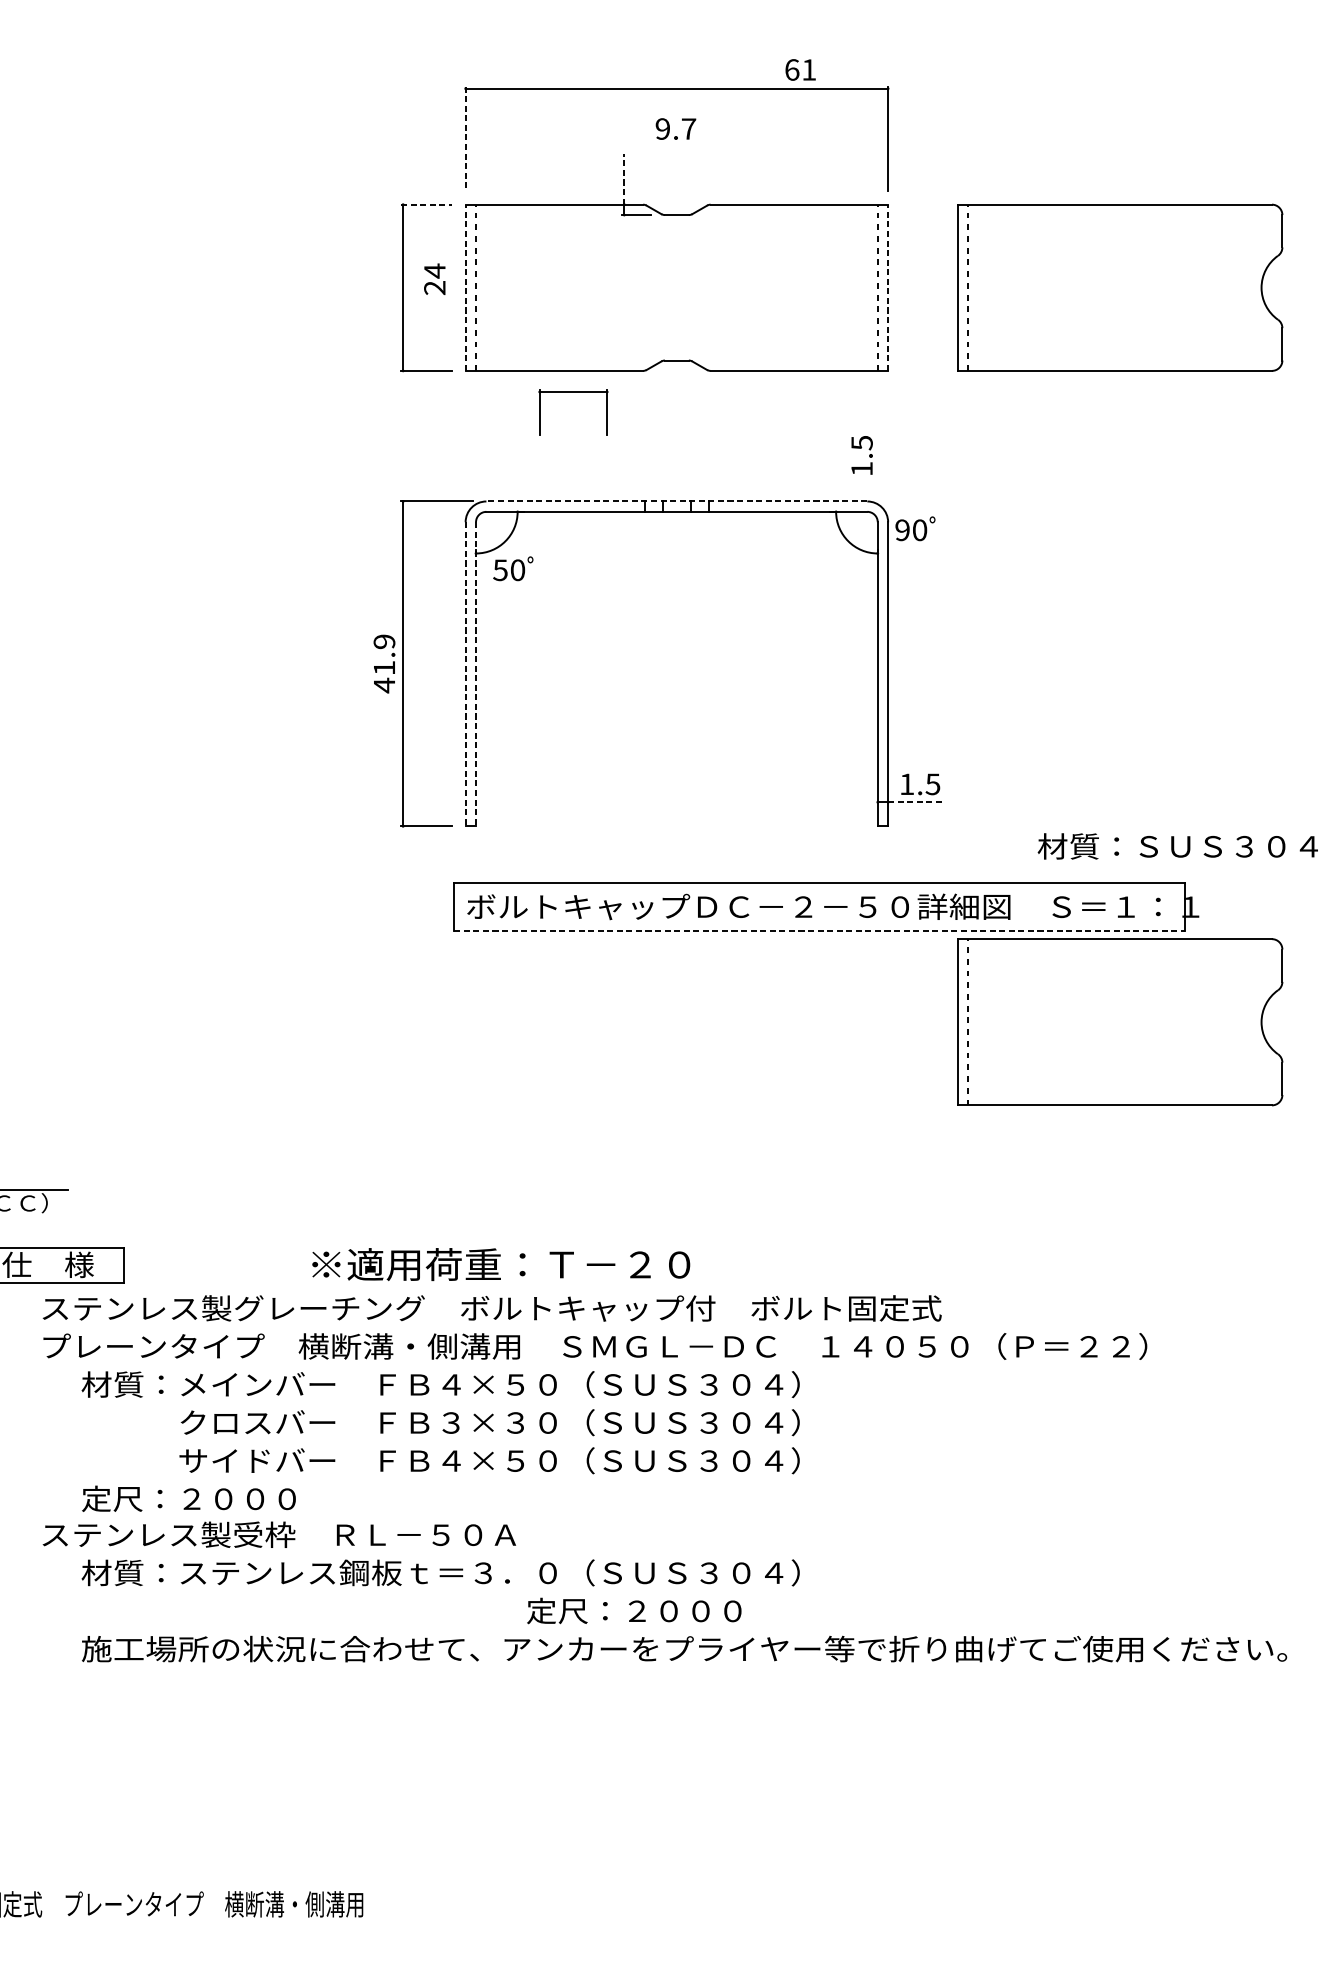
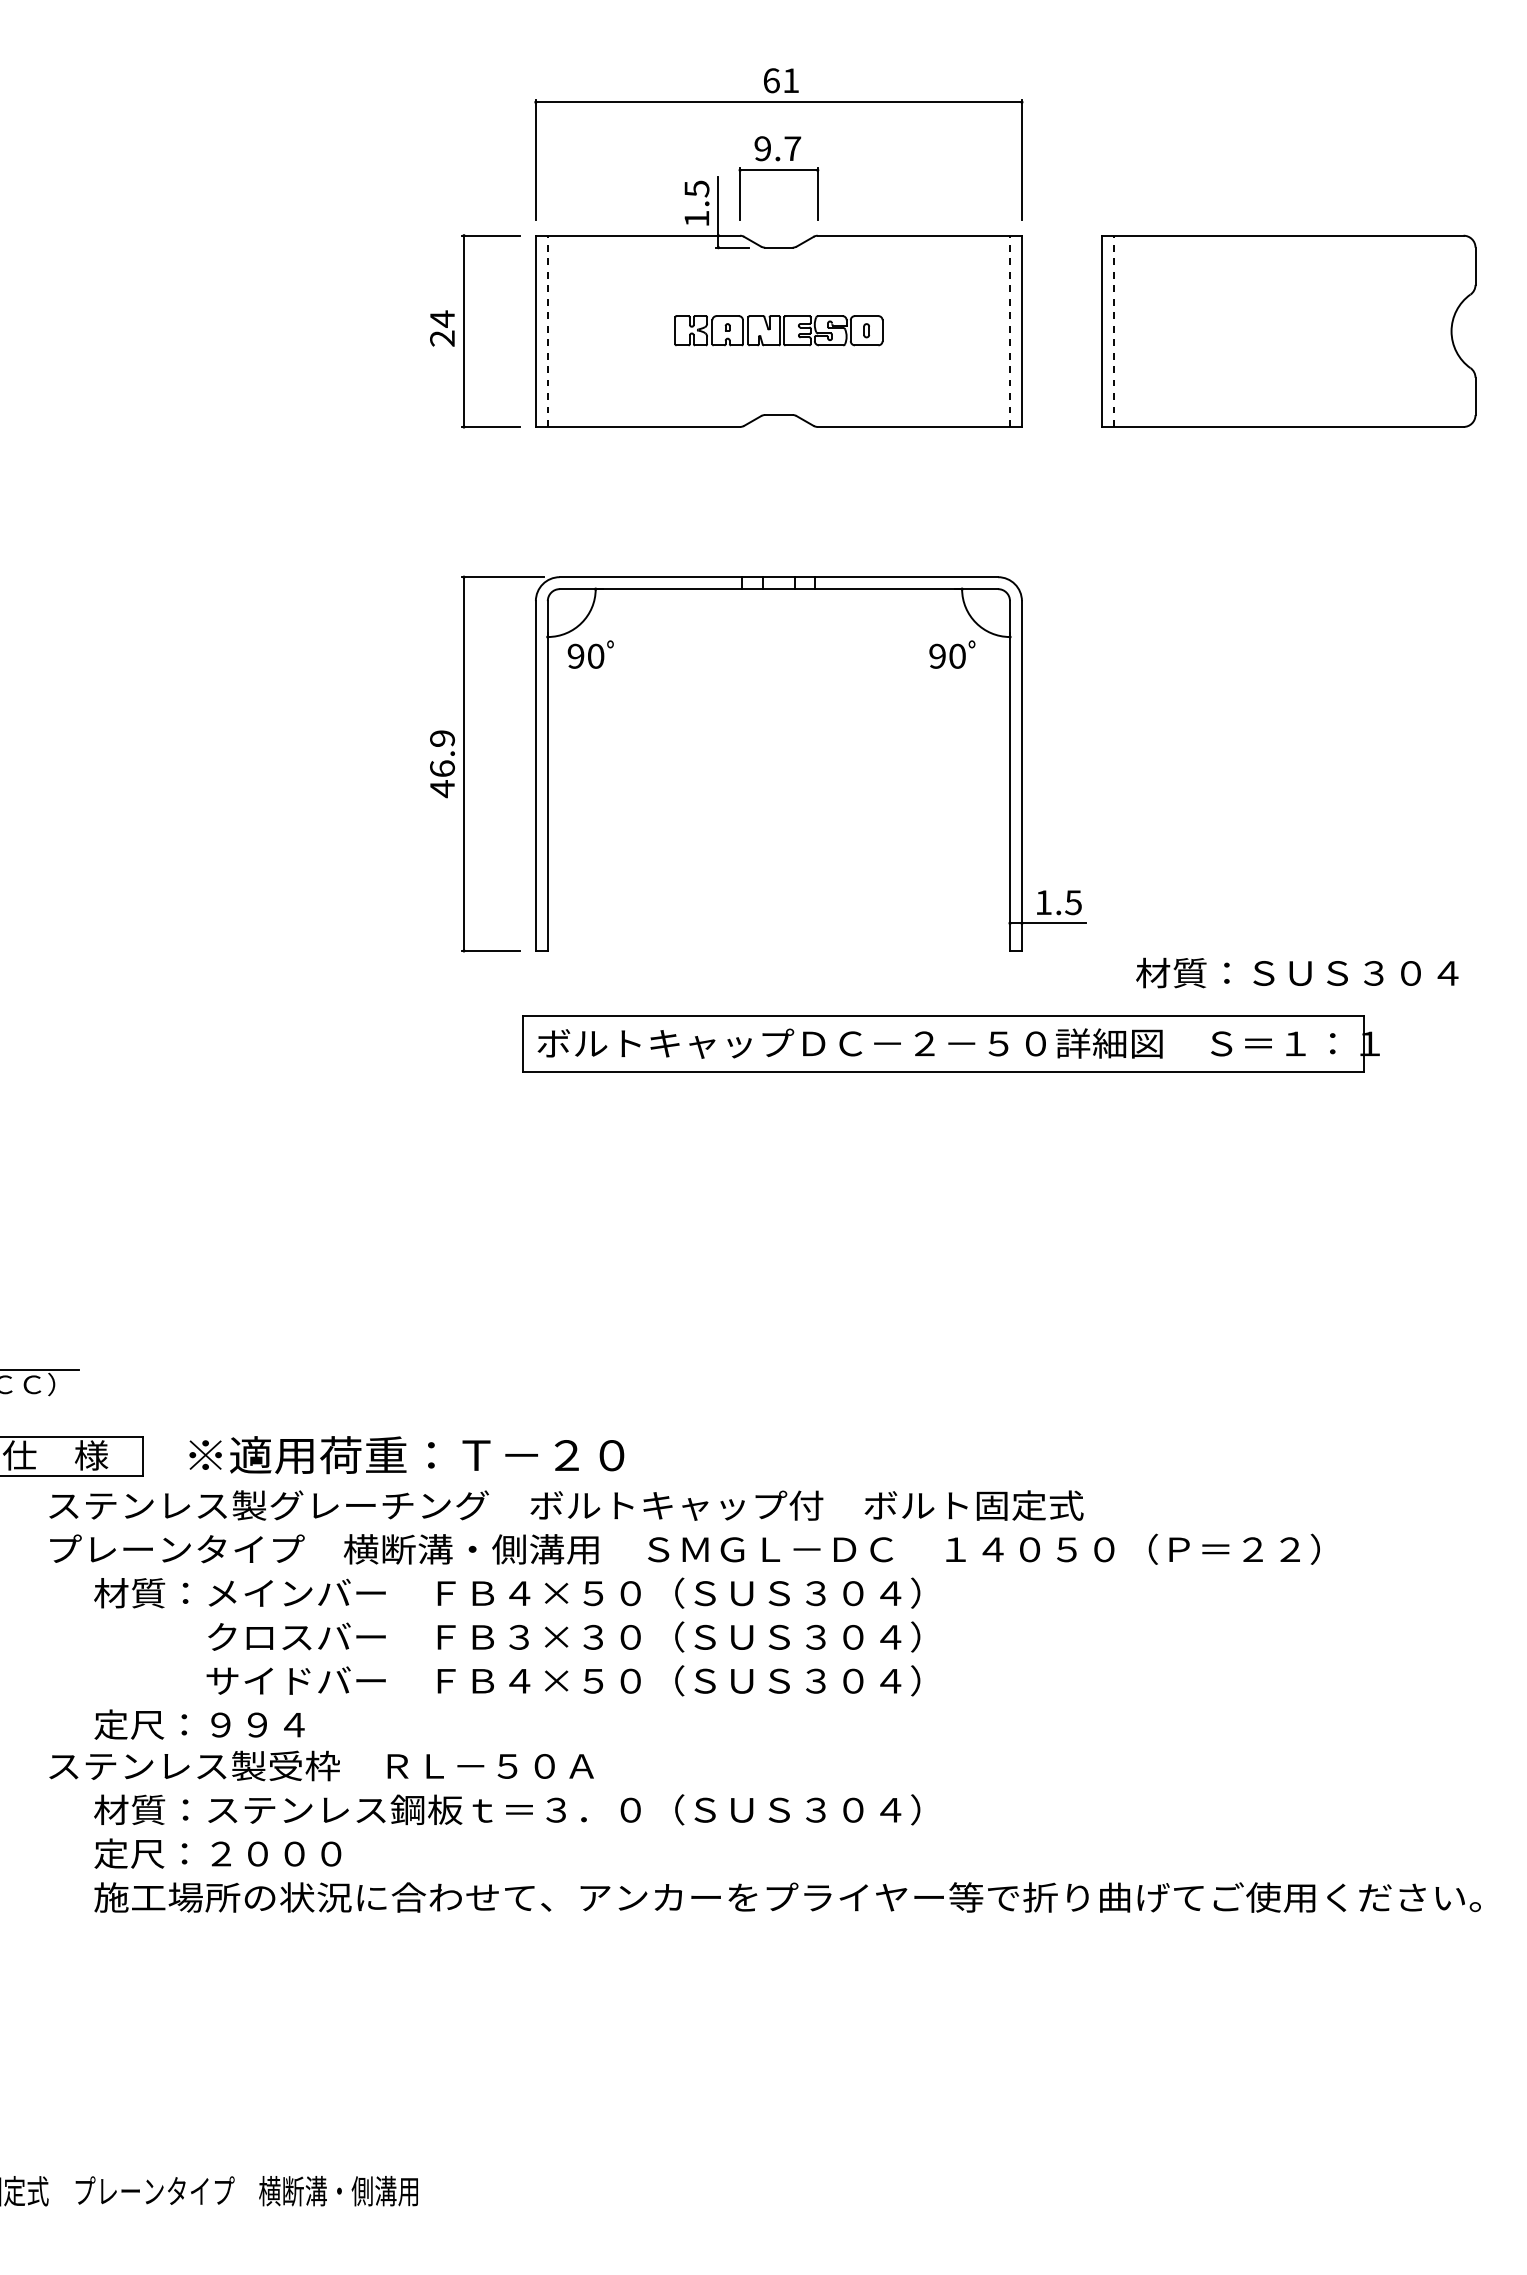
text: (800, 69) -> (781, 80), moved
line: (465, 138) -> (535, 159), dashed -> solid
line: (624, 178) -> (718, 205), dashed -> solid
line: (427, 204) -> (491, 235), dashed -> solid
text: (434, 279) -> (442, 328), moved
line: (465, 287) -> (535, 331), dashed -> solid
part: (676, 287) -> (778, 330), added
line: (887, 287) -> (1021, 331), dashed -> solid
part: (573, 392) -> (778, 170), moved
text: (861, 454) -> (696, 202), moved
line: (676, 501) -> (778, 577), dashed -> solid
text: (915, 528) -> (952, 654), moved
text: (500, 569) -> (575, 655), 50 -> 90
text: (384, 667) -> (442, 768), 41.9 -> 46.9
line: (465, 674) -> (535, 776), dashed -> solid
line: (475, 674) -> (547, 776), dashed -> solid
line: (915, 802) -> (1053, 923), dashed -> solid
text: (1178, 845) -> (1297, 972), moved
line: (819, 931) -> (943, 1071), dashed -> solid
part: (1119, 1021) -> (1288, 1175), removed
text: (500, 1264) -> (406, 1455), moved
text: (239, 1498) -> (275, 1724), 定尺：２０００ -> 定尺：９９４
text: (633, 1610) -> (217, 1853), moved

